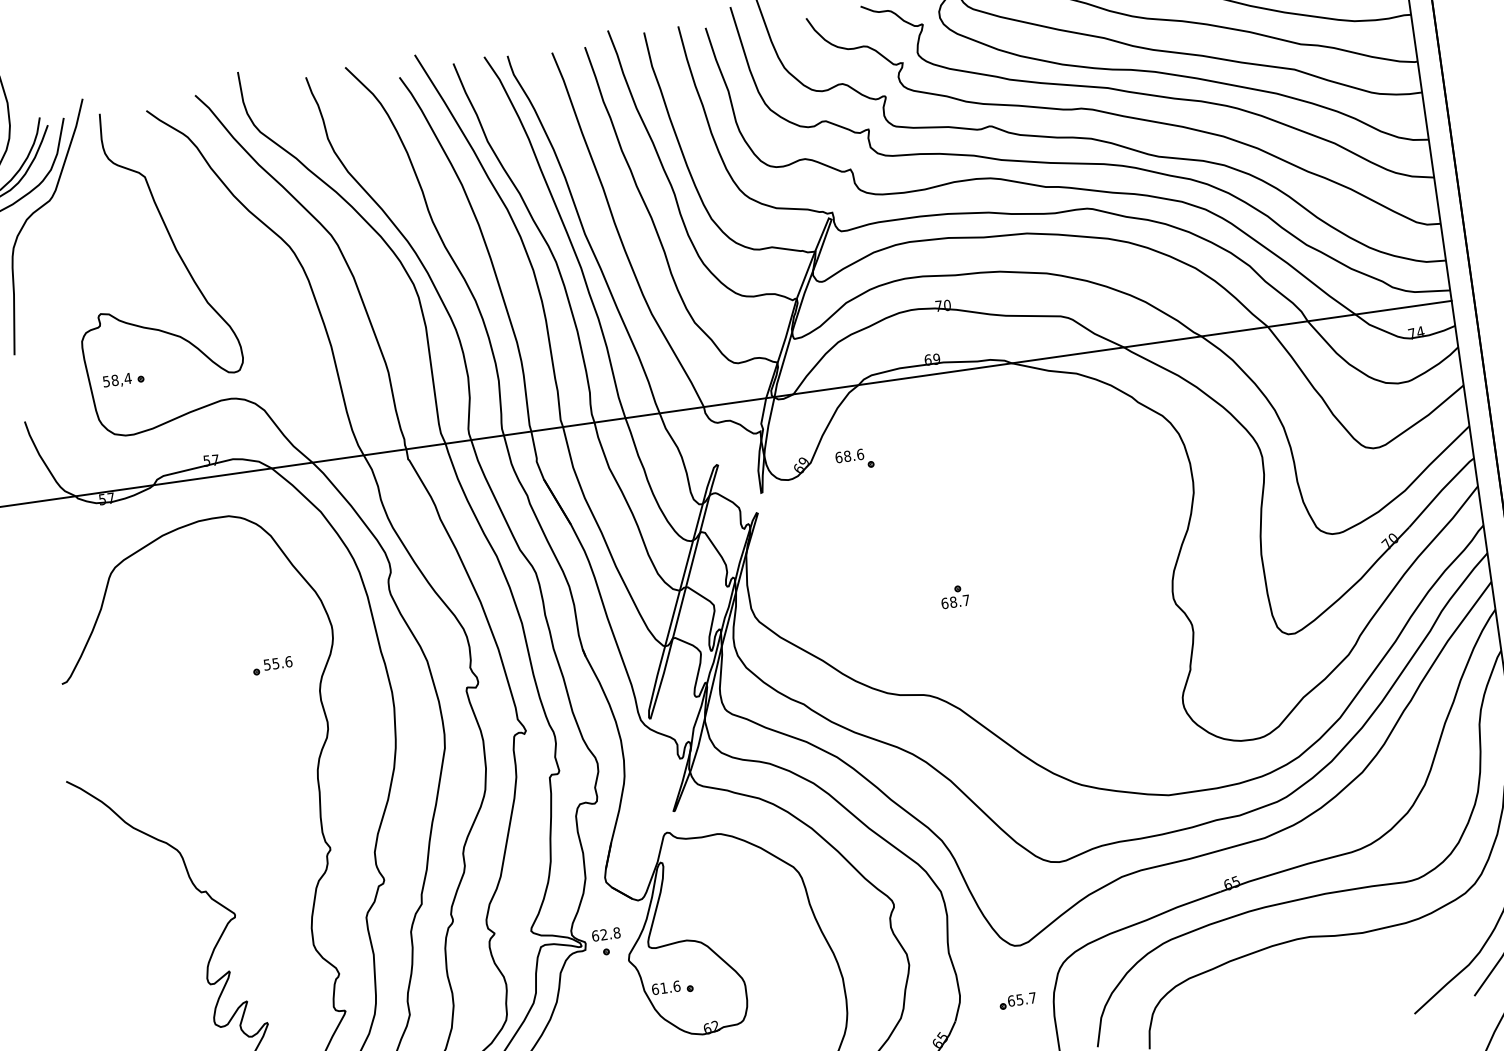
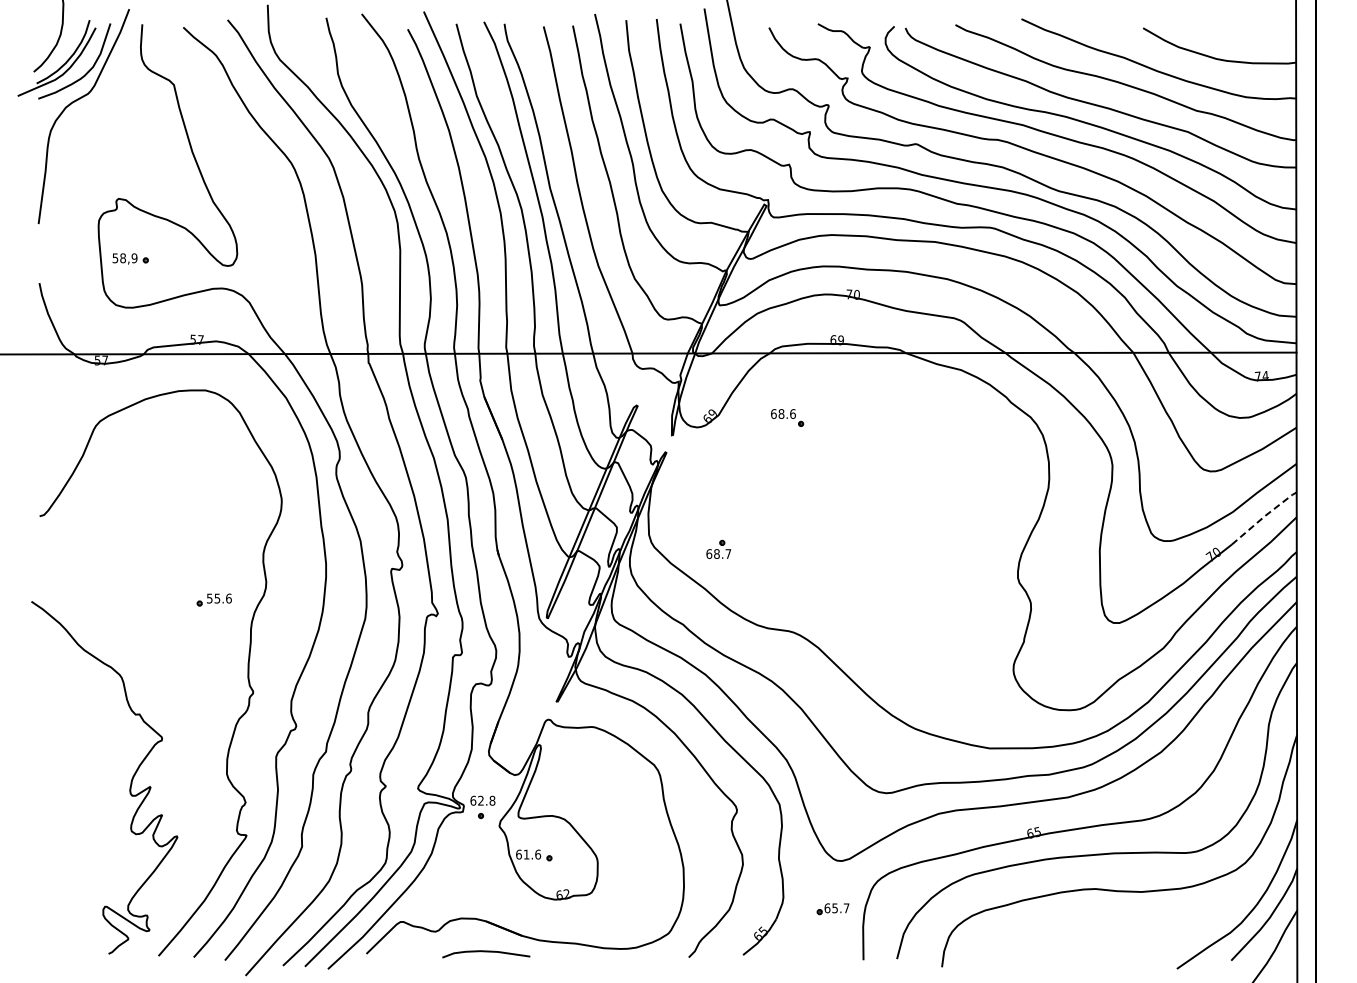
text: (127, 378) -> (134, 258), 58,4 -> 58,9
part: (854, 459) -> (787, 417), moved
line: (1441, 490) -> (1264, 516), solid -> dashed
part: (954, 595) -> (718, 548), moved
part: (271, 665) -> (213, 599), moved

